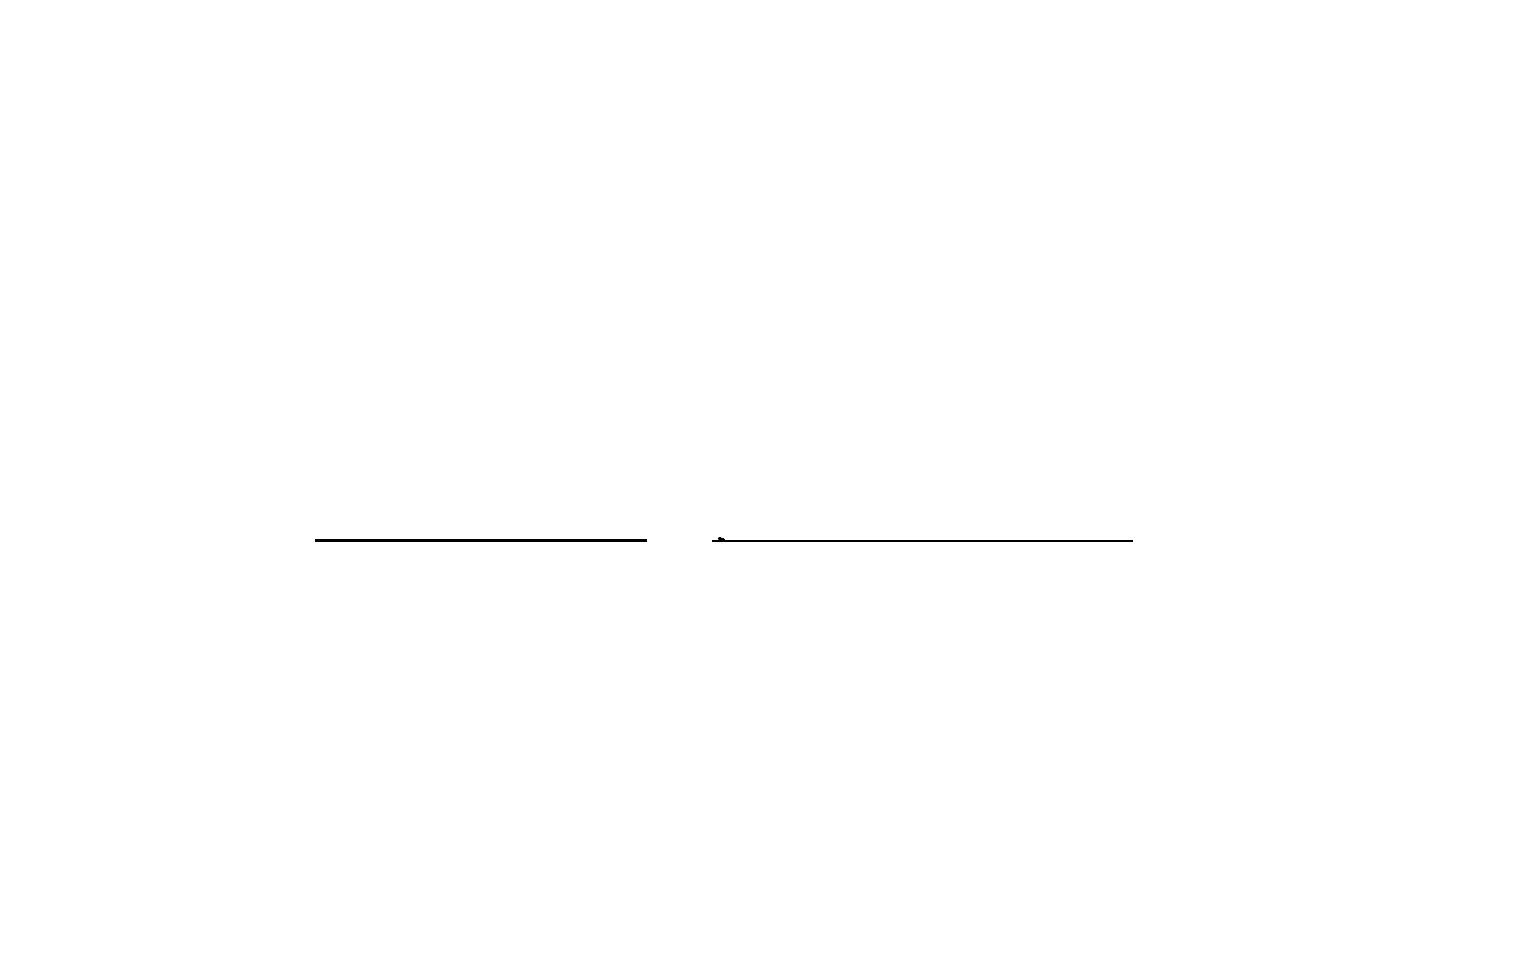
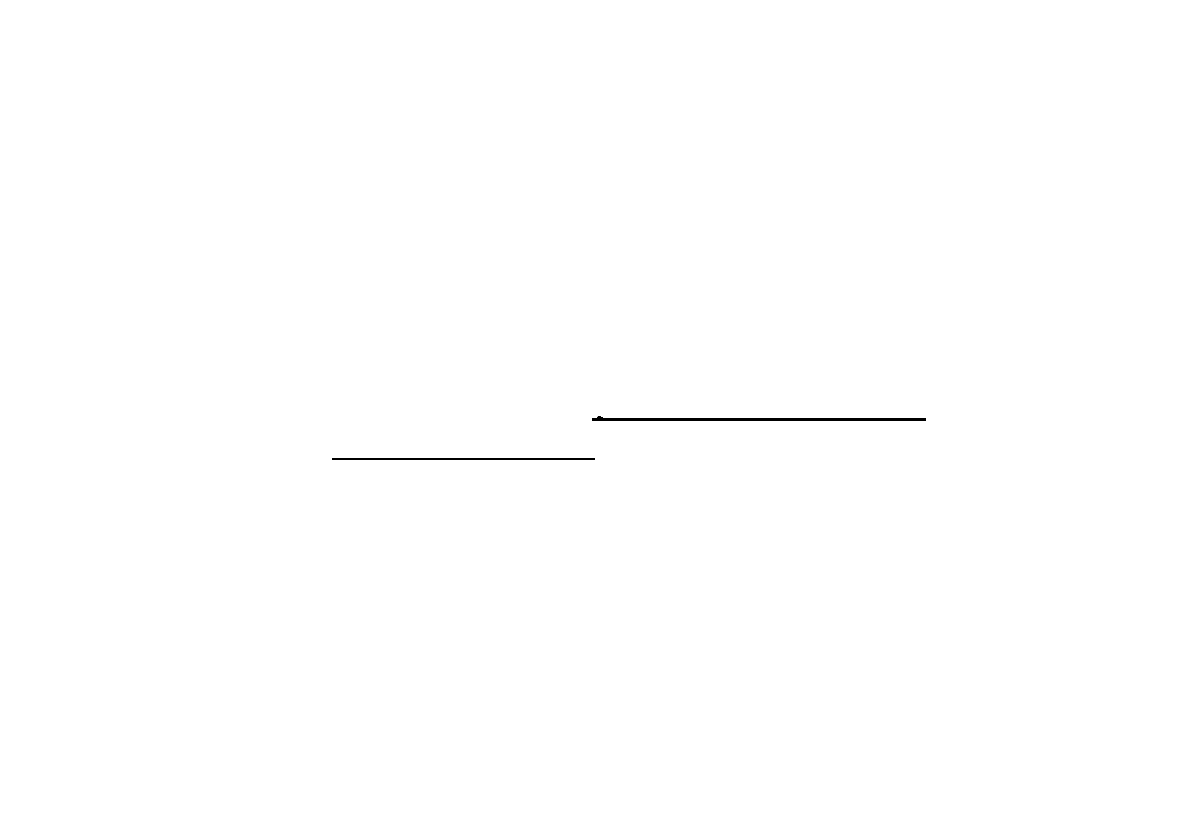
line: (480, 539) -> (463, 458), moved

